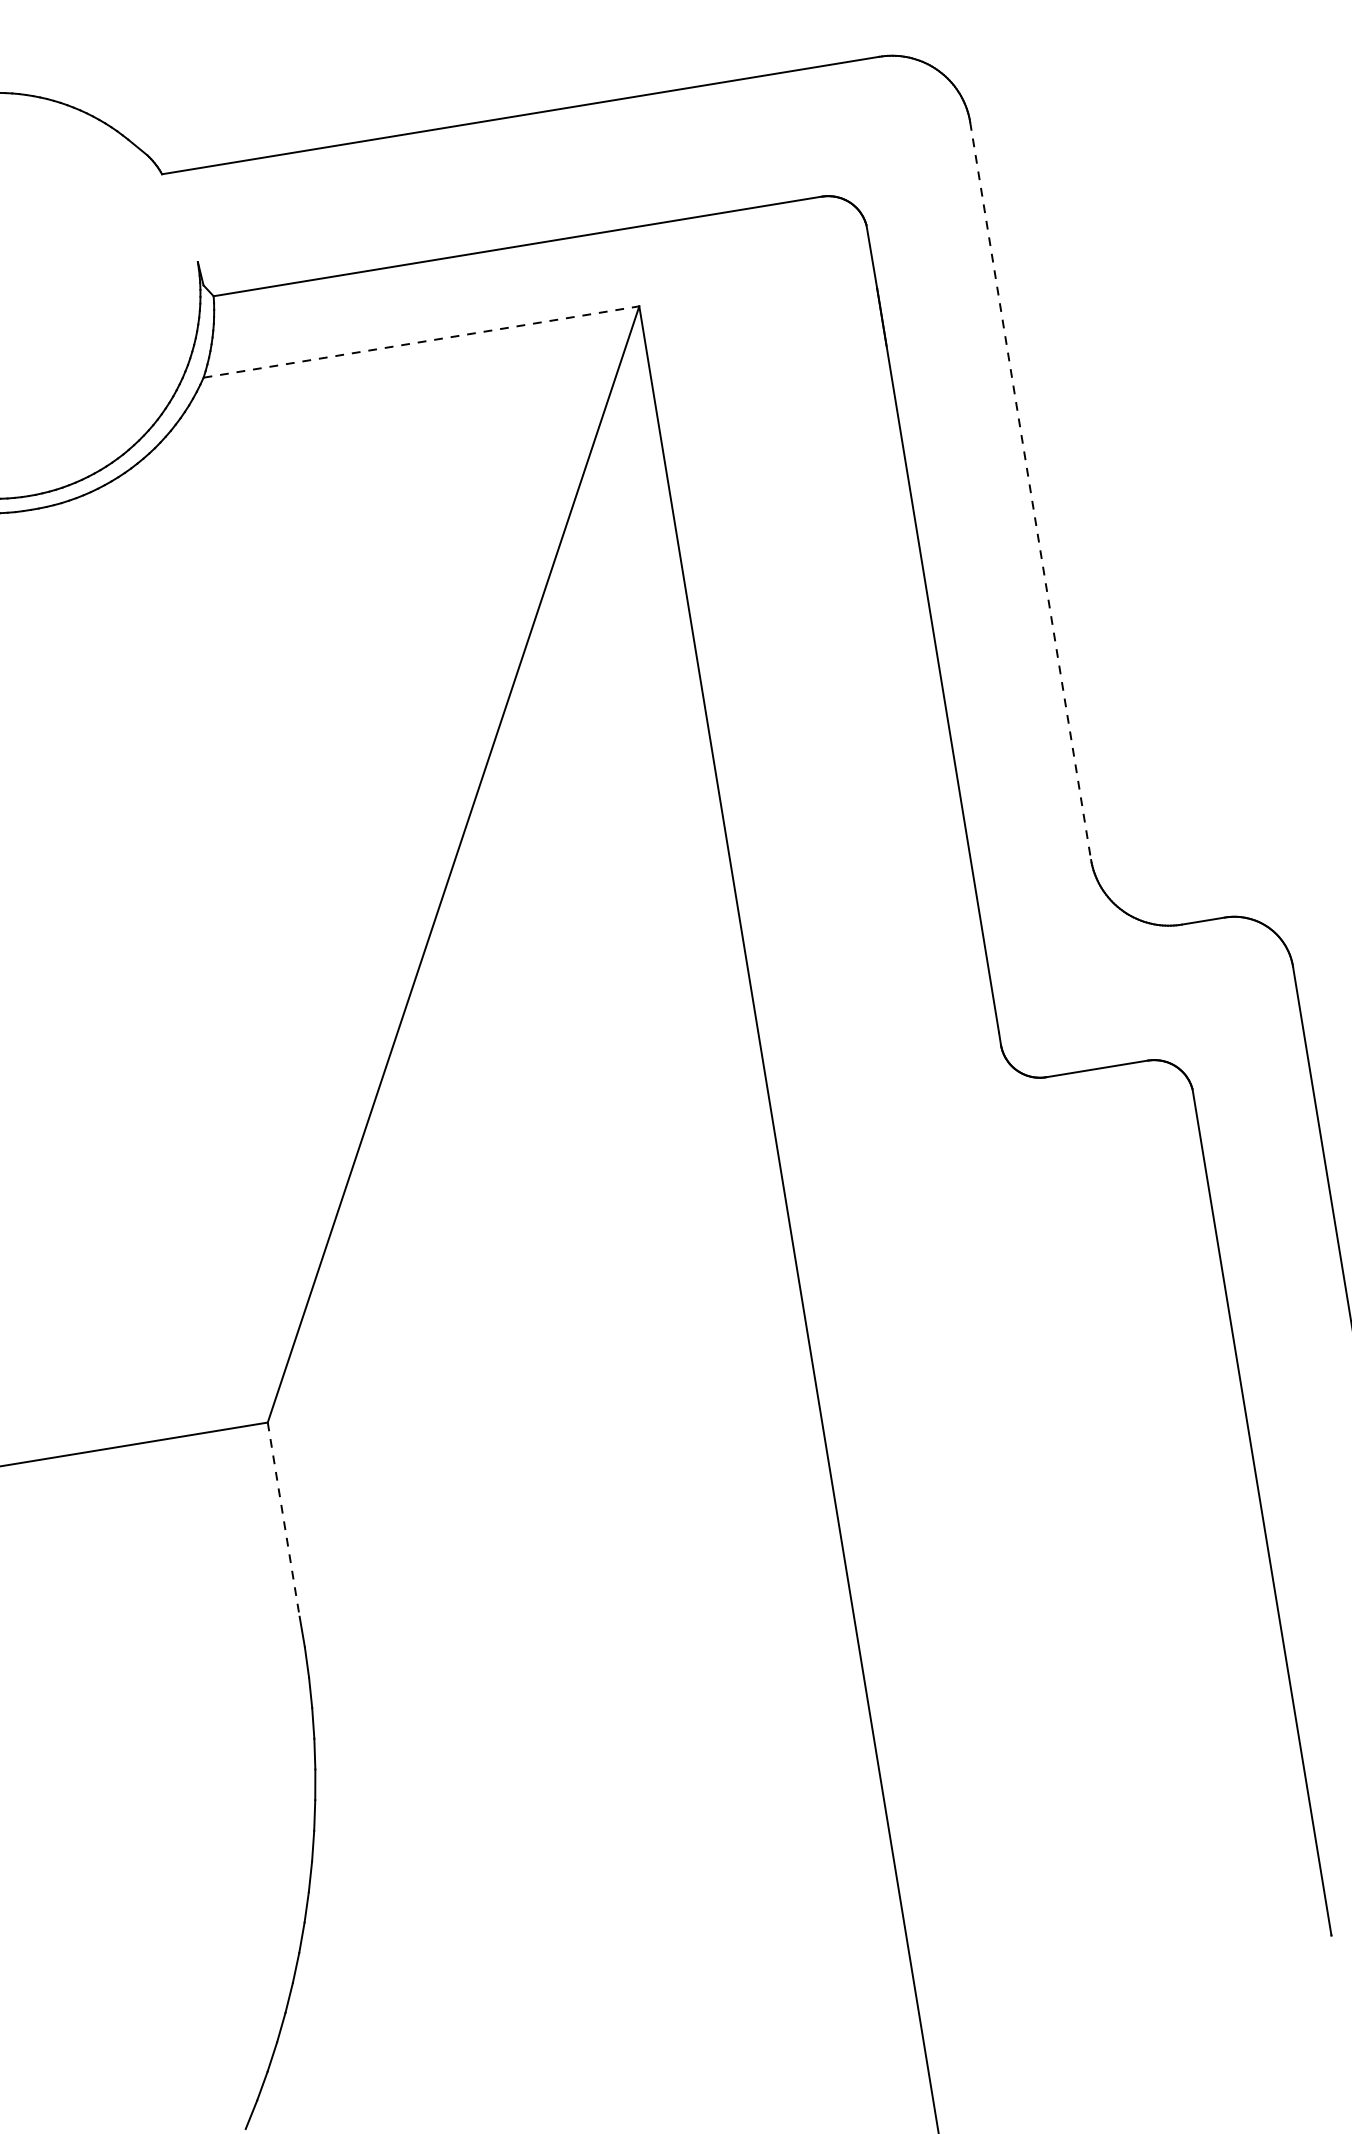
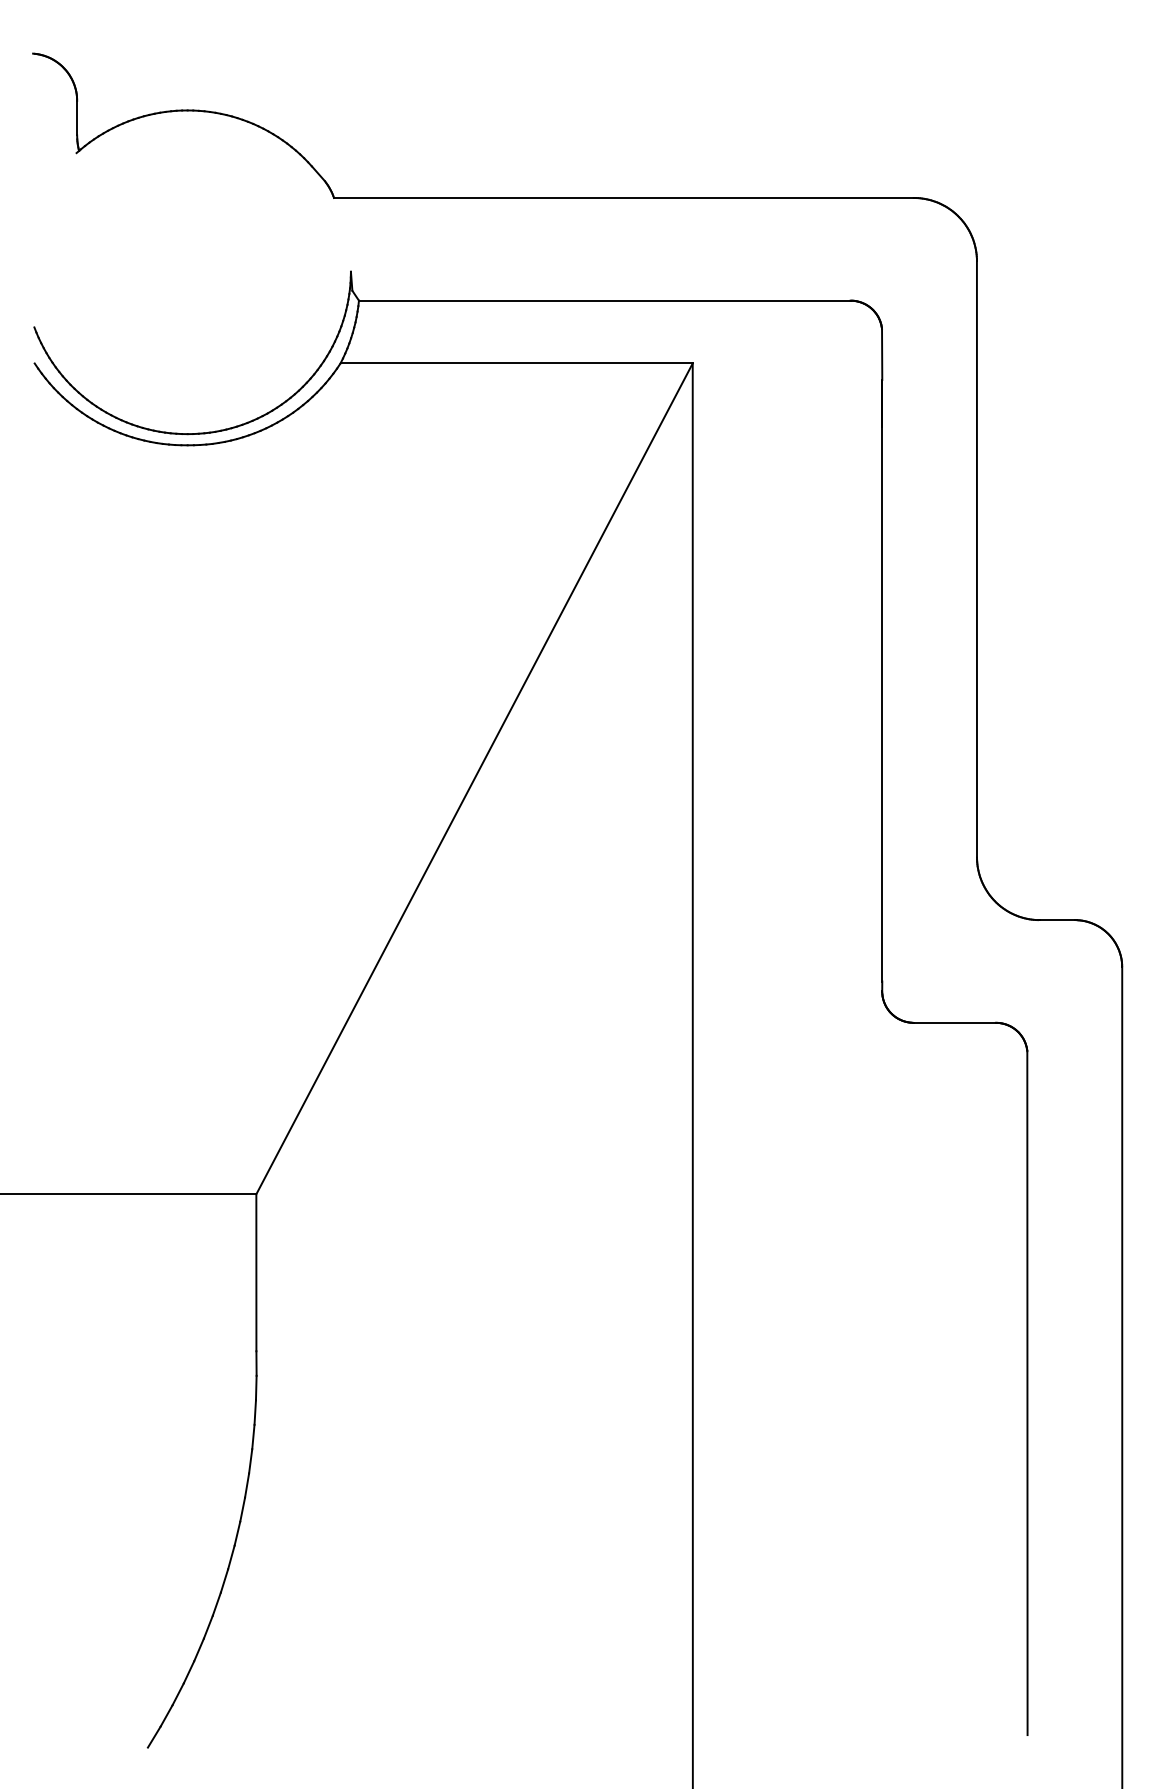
line: (422, 341) -> (517, 363), dashed -> solid
line: (1030, 491) -> (976, 559), dashed -> solid
line: (284, 1520) -> (256, 1273), dashed -> solid

